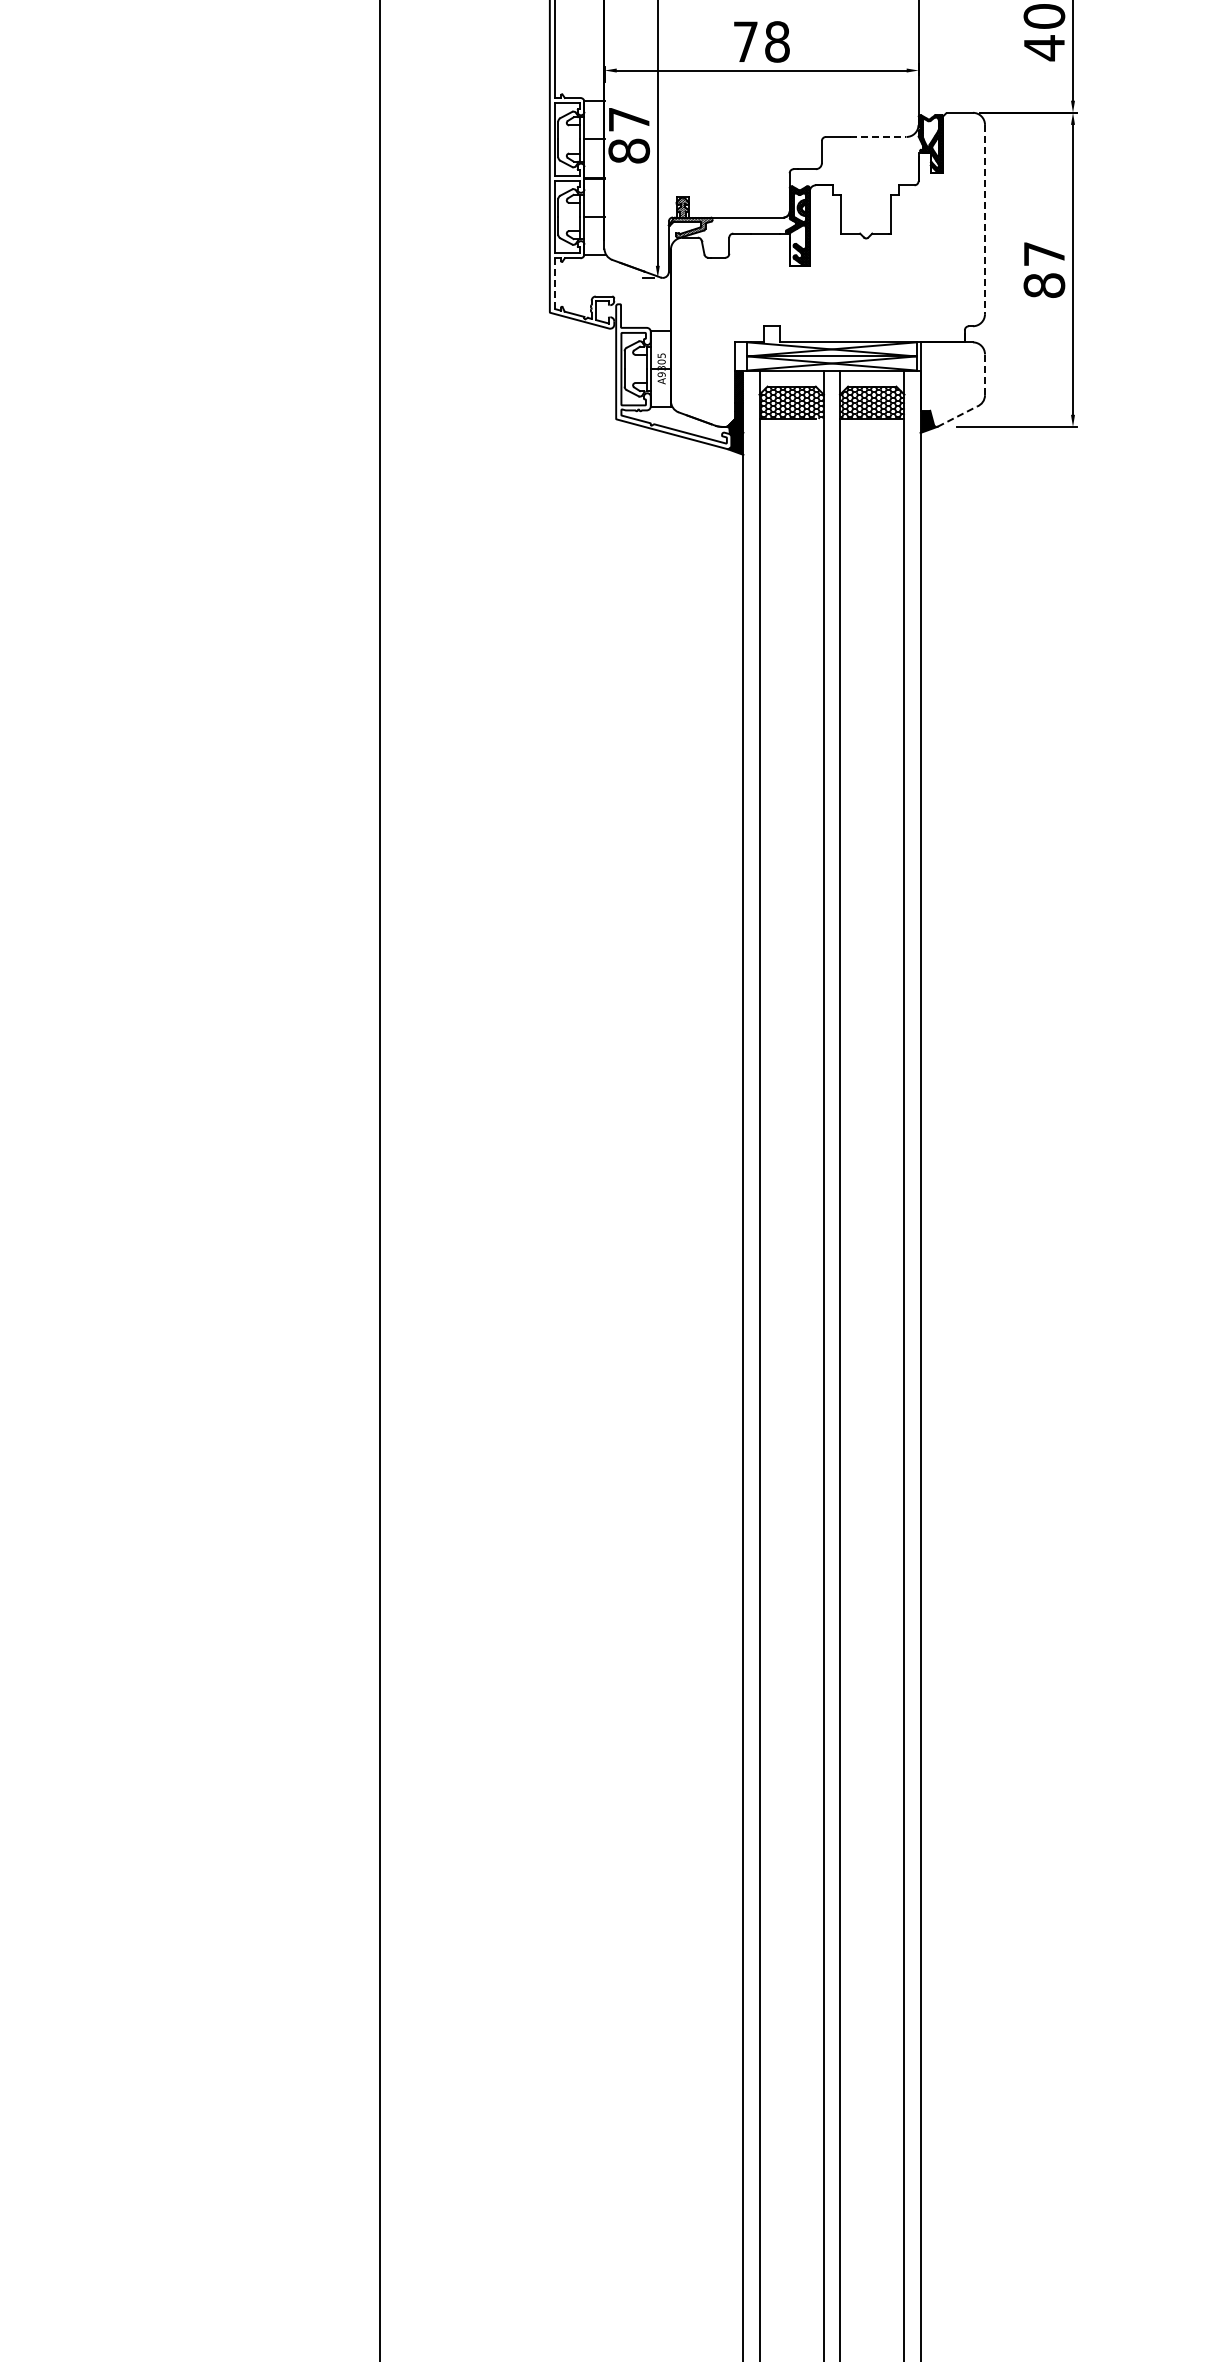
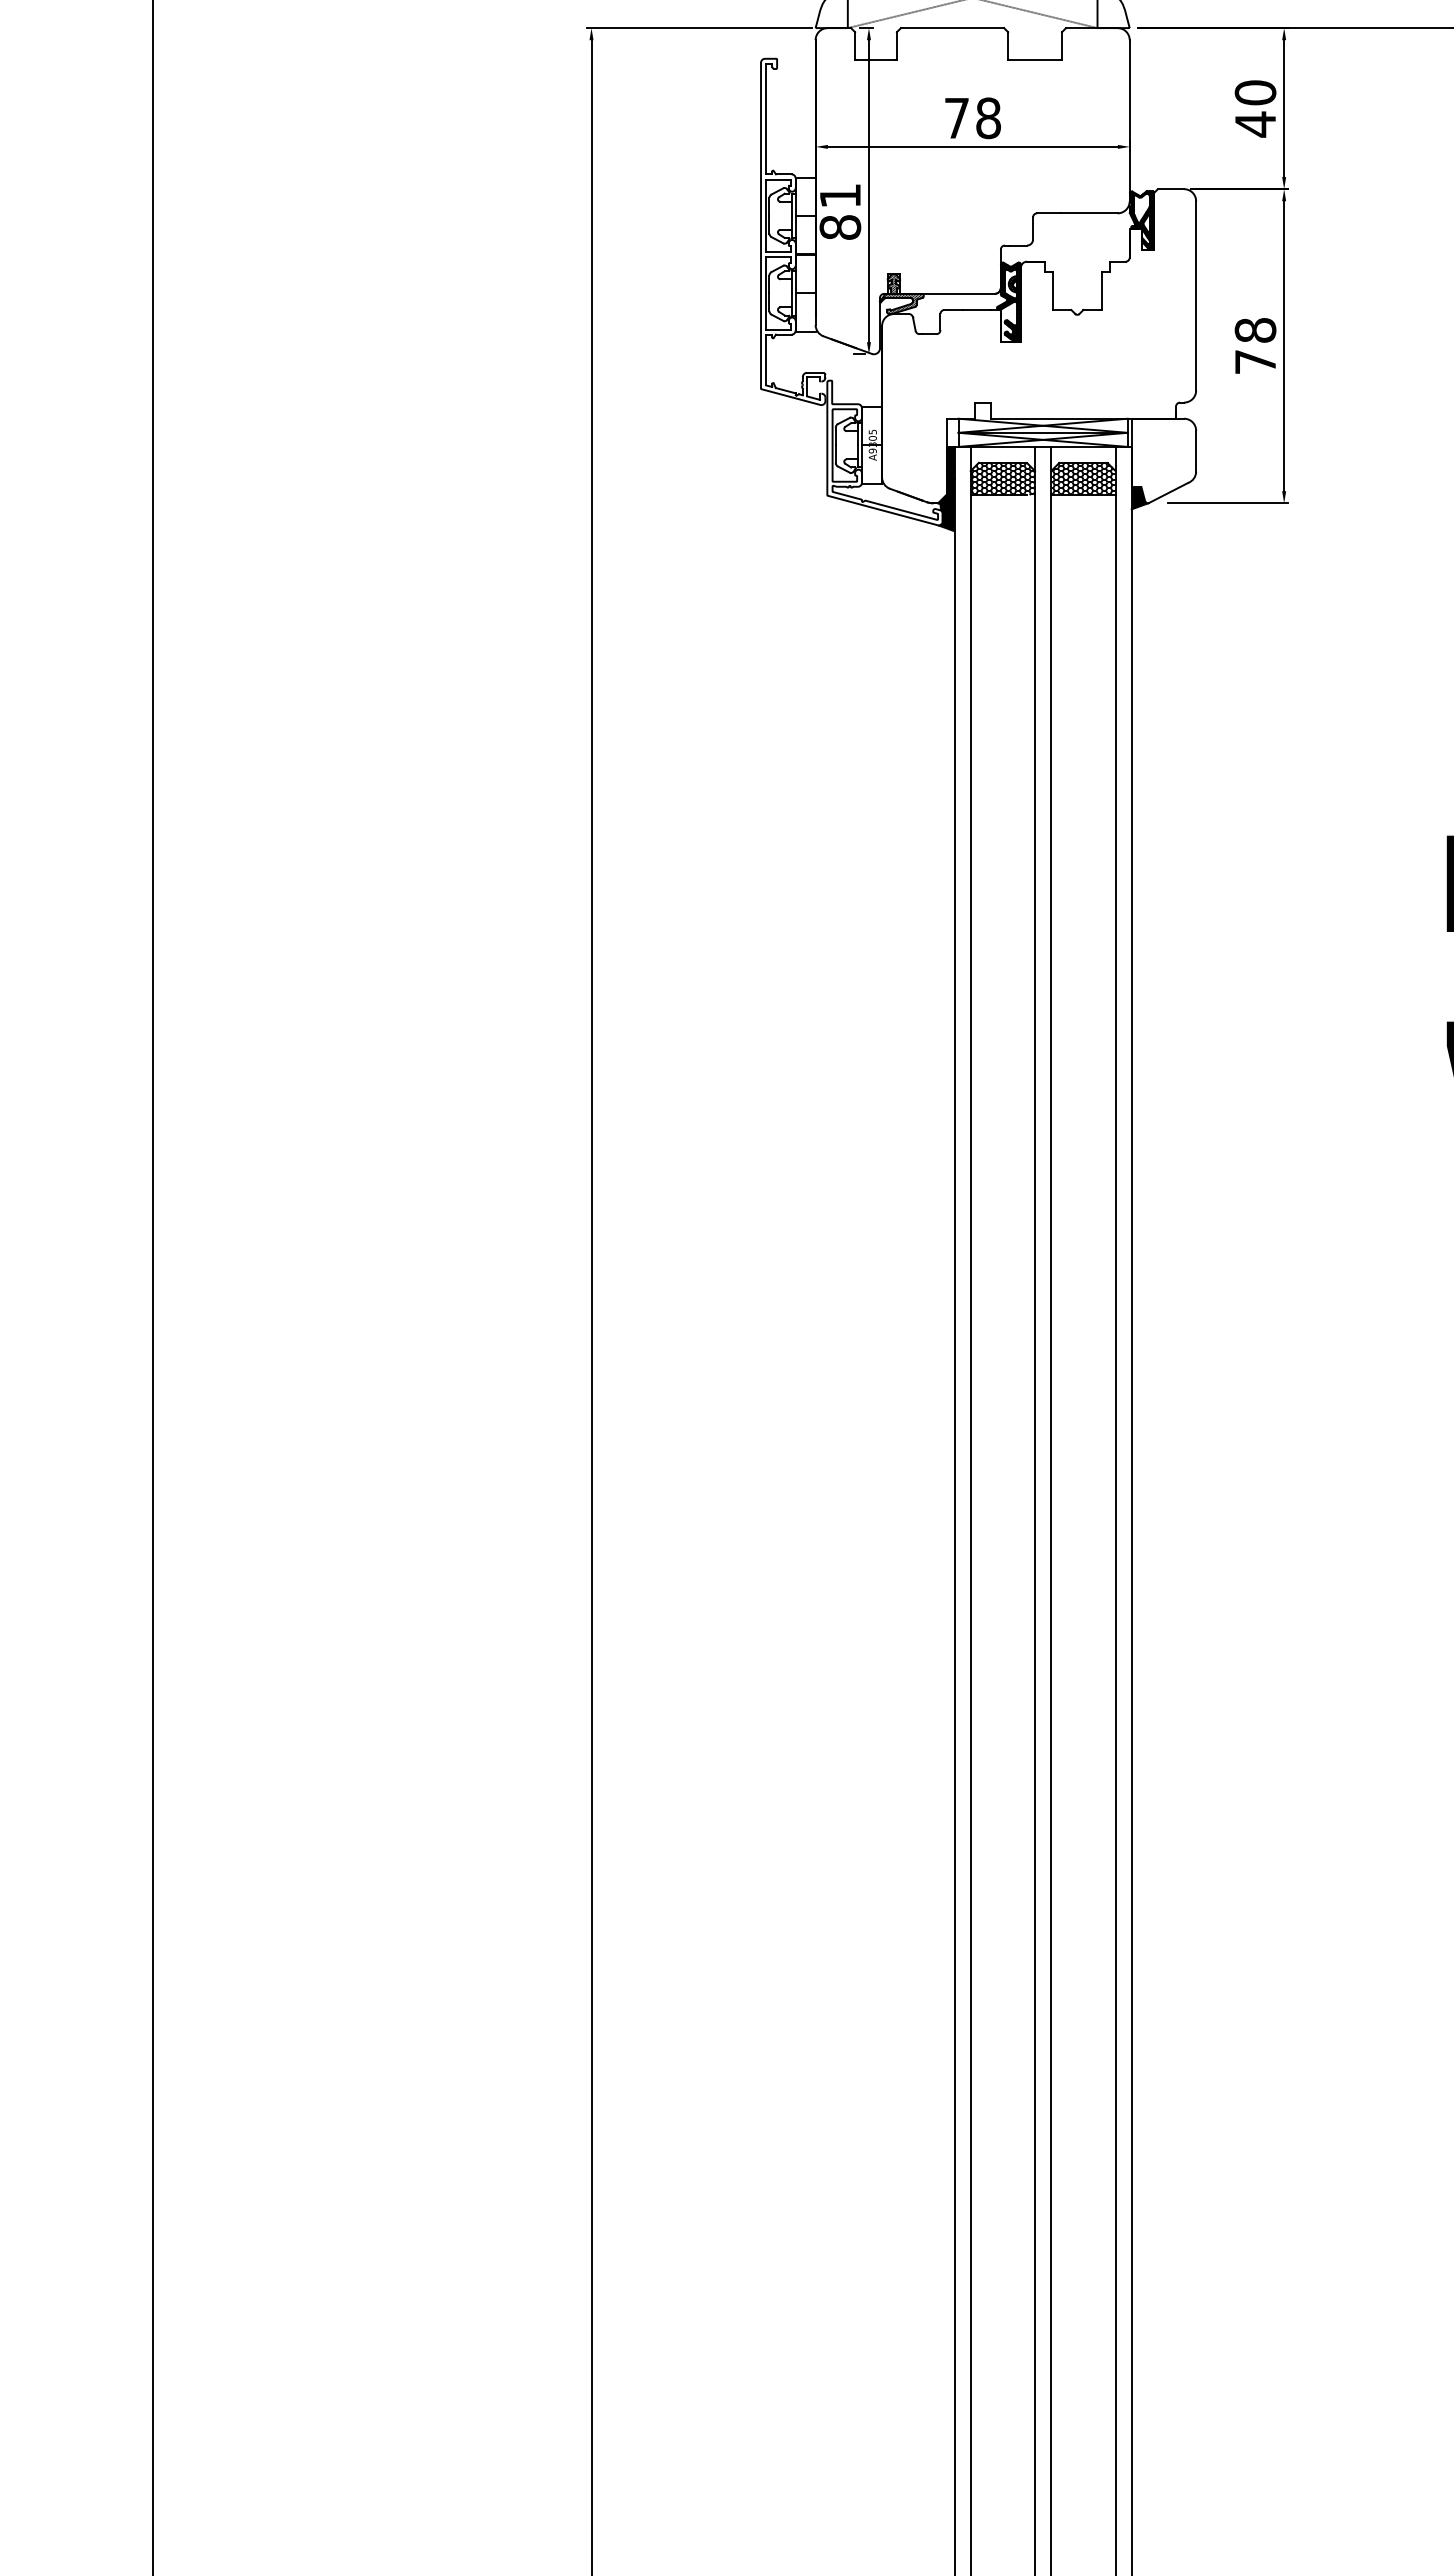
text: (629, 119) -> (840, 195), 87 -> 81
line: (878, 137) -> (1089, 213), dashed -> solid
line: (985, 219) -> (1196, 295), dashed -> solid
text: (1044, 270) -> (1255, 346), 87 -> 78
line: (555, 284) -> (766, 360), dashed -> solid
line: (985, 374) -> (1196, 450), dashed -> solid
line: (957, 416) -> (1168, 492), dashed -> solid

